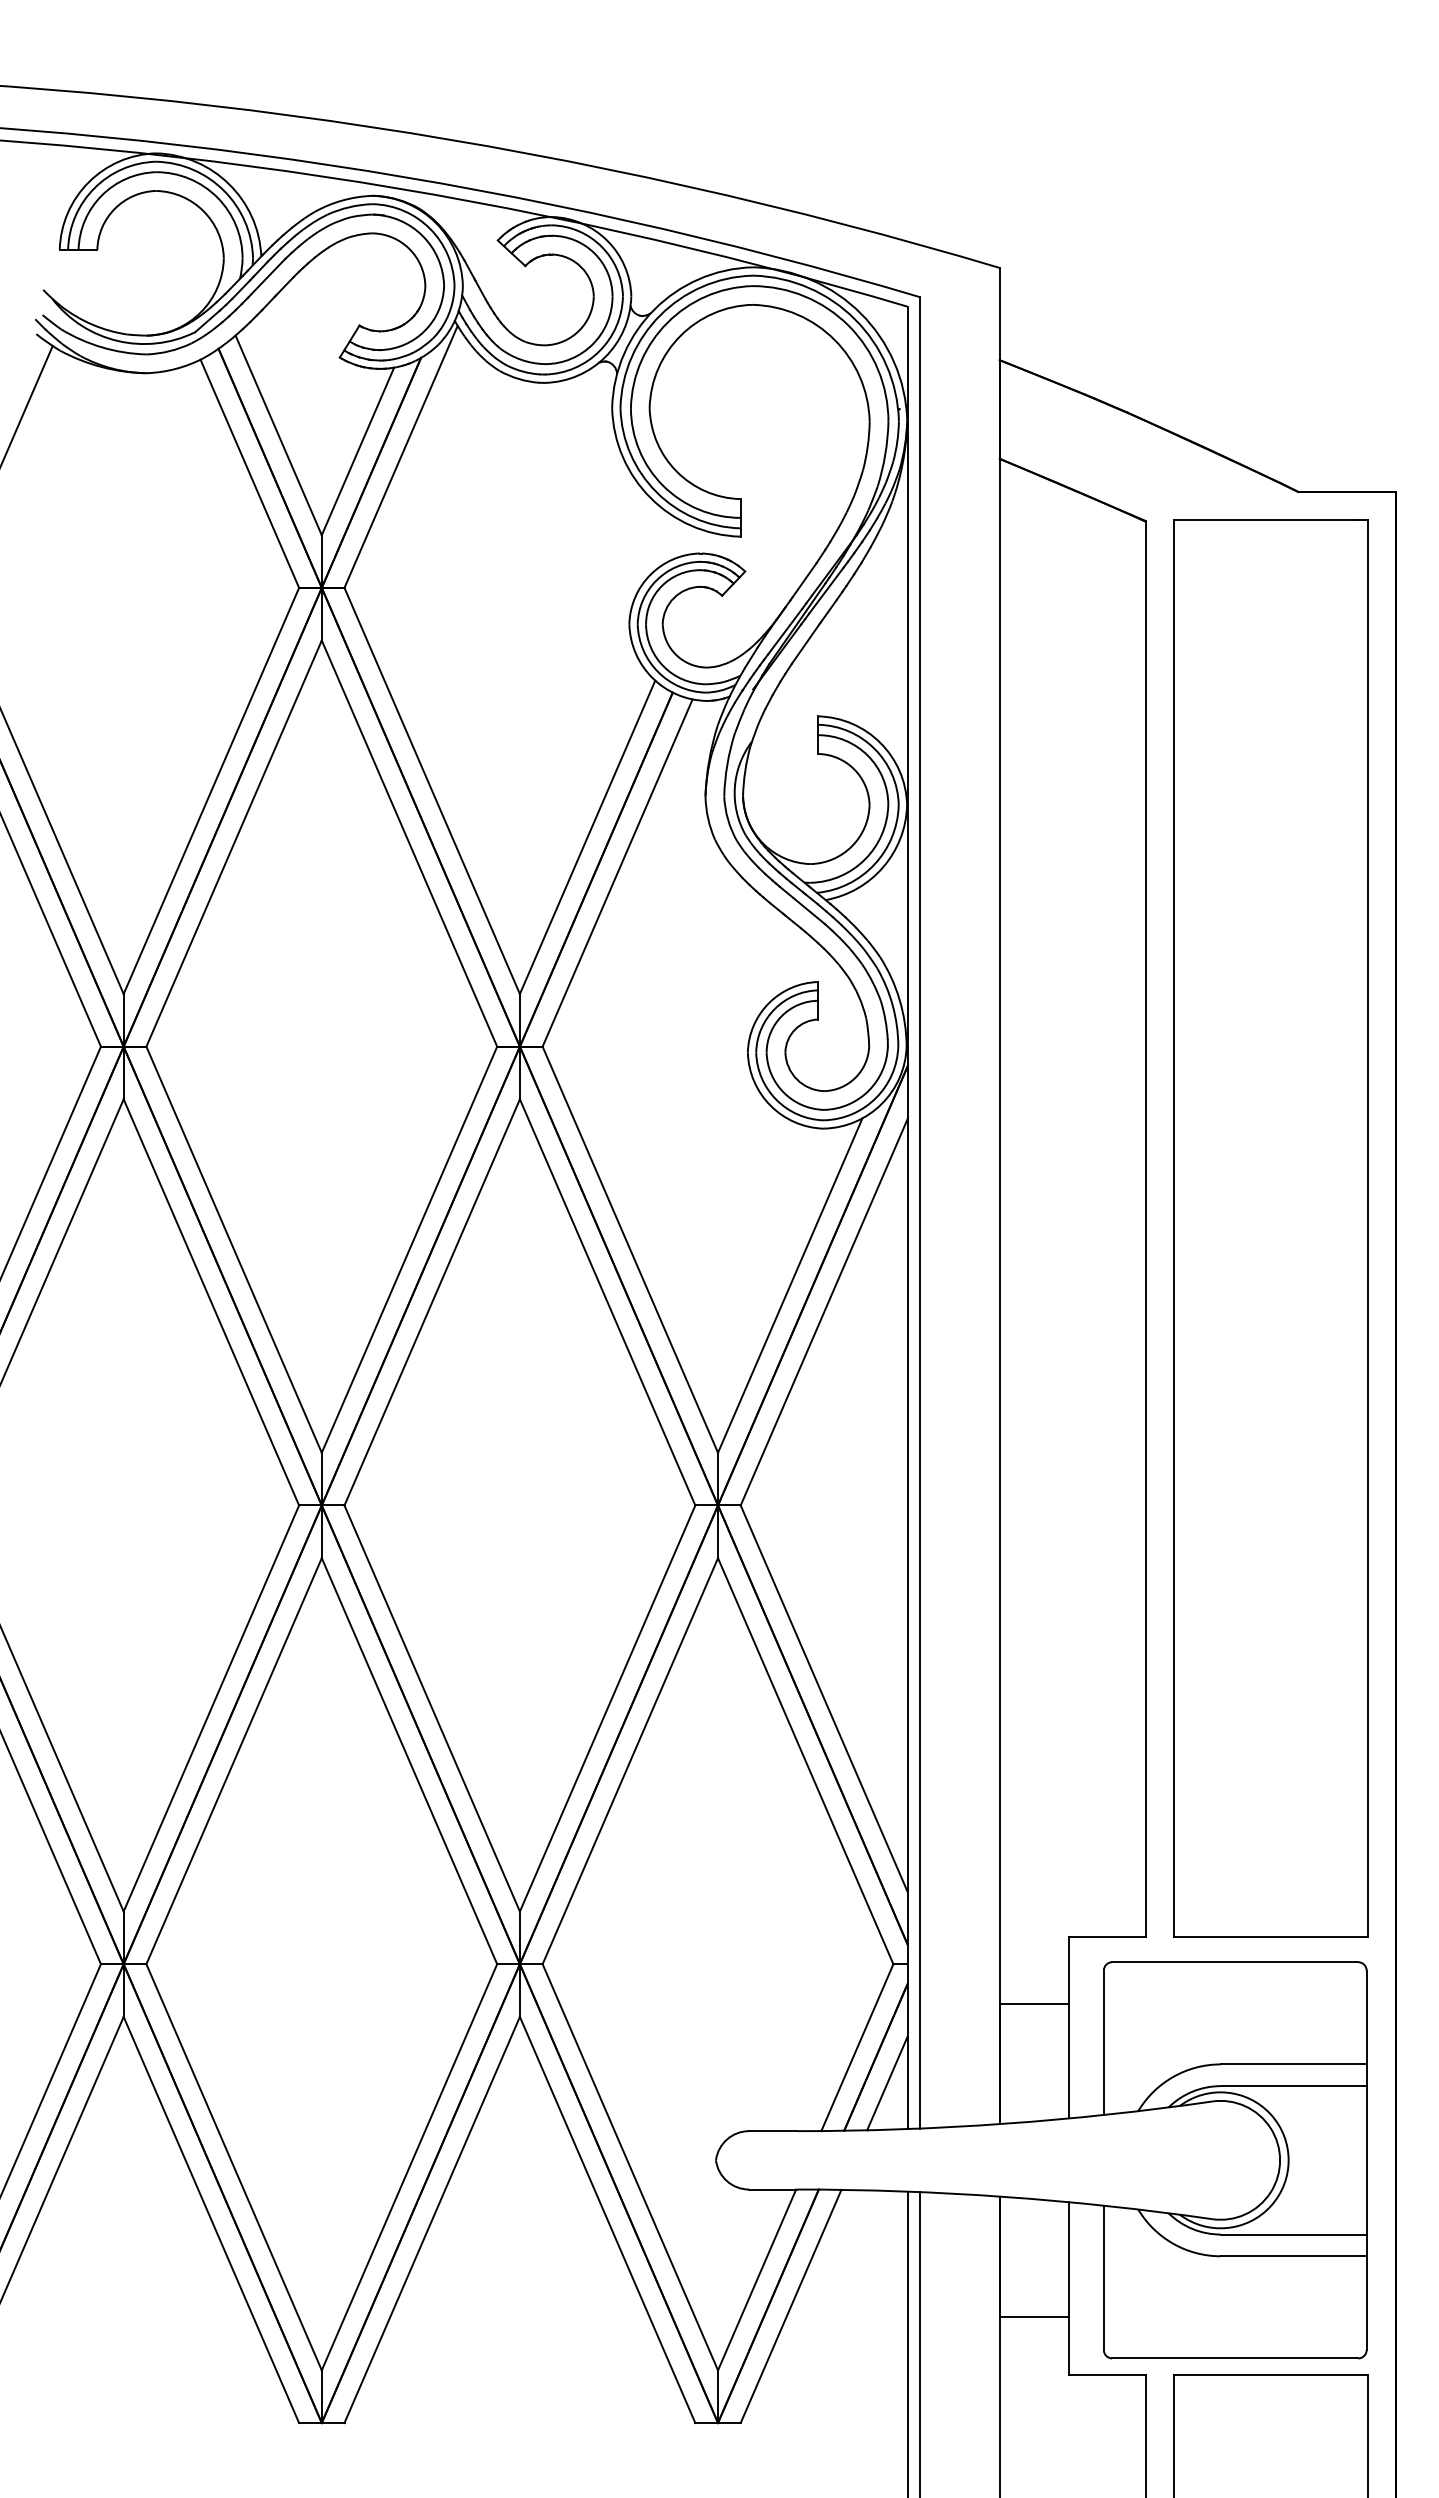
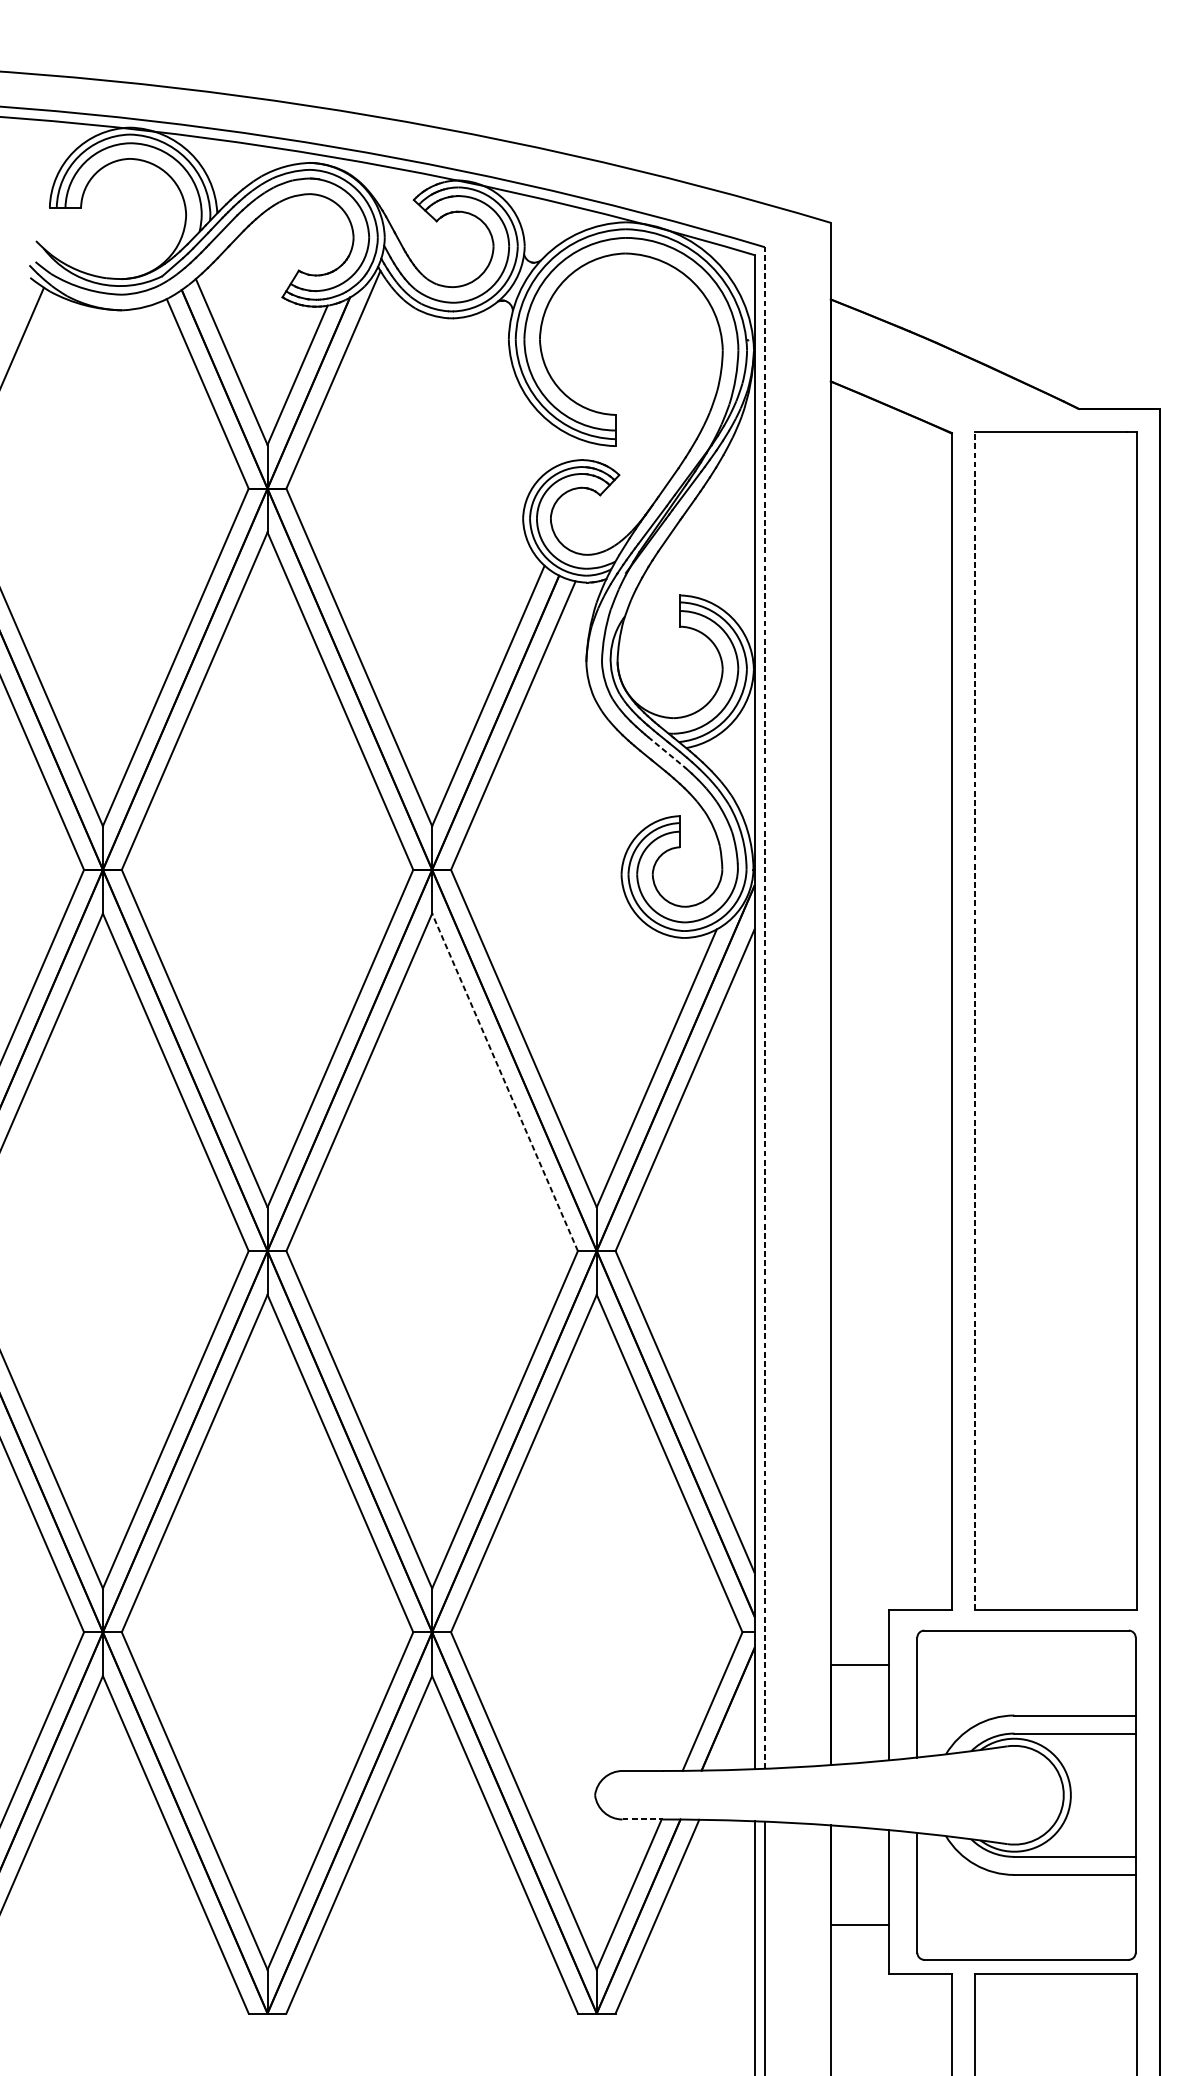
line: (802, 905) -> (666, 752), solid -> dashed
line: (920, 1212) -> (765, 1007), solid -> dashed
line: (1173, 1228) -> (975, 1020), solid -> dashed
line: (607, 1301) -> (504, 1081), solid -> dashed
line: (887, 2083) -> (737, 1731), removed
line: (773, 2189) -> (642, 1819), solid -> dashed

